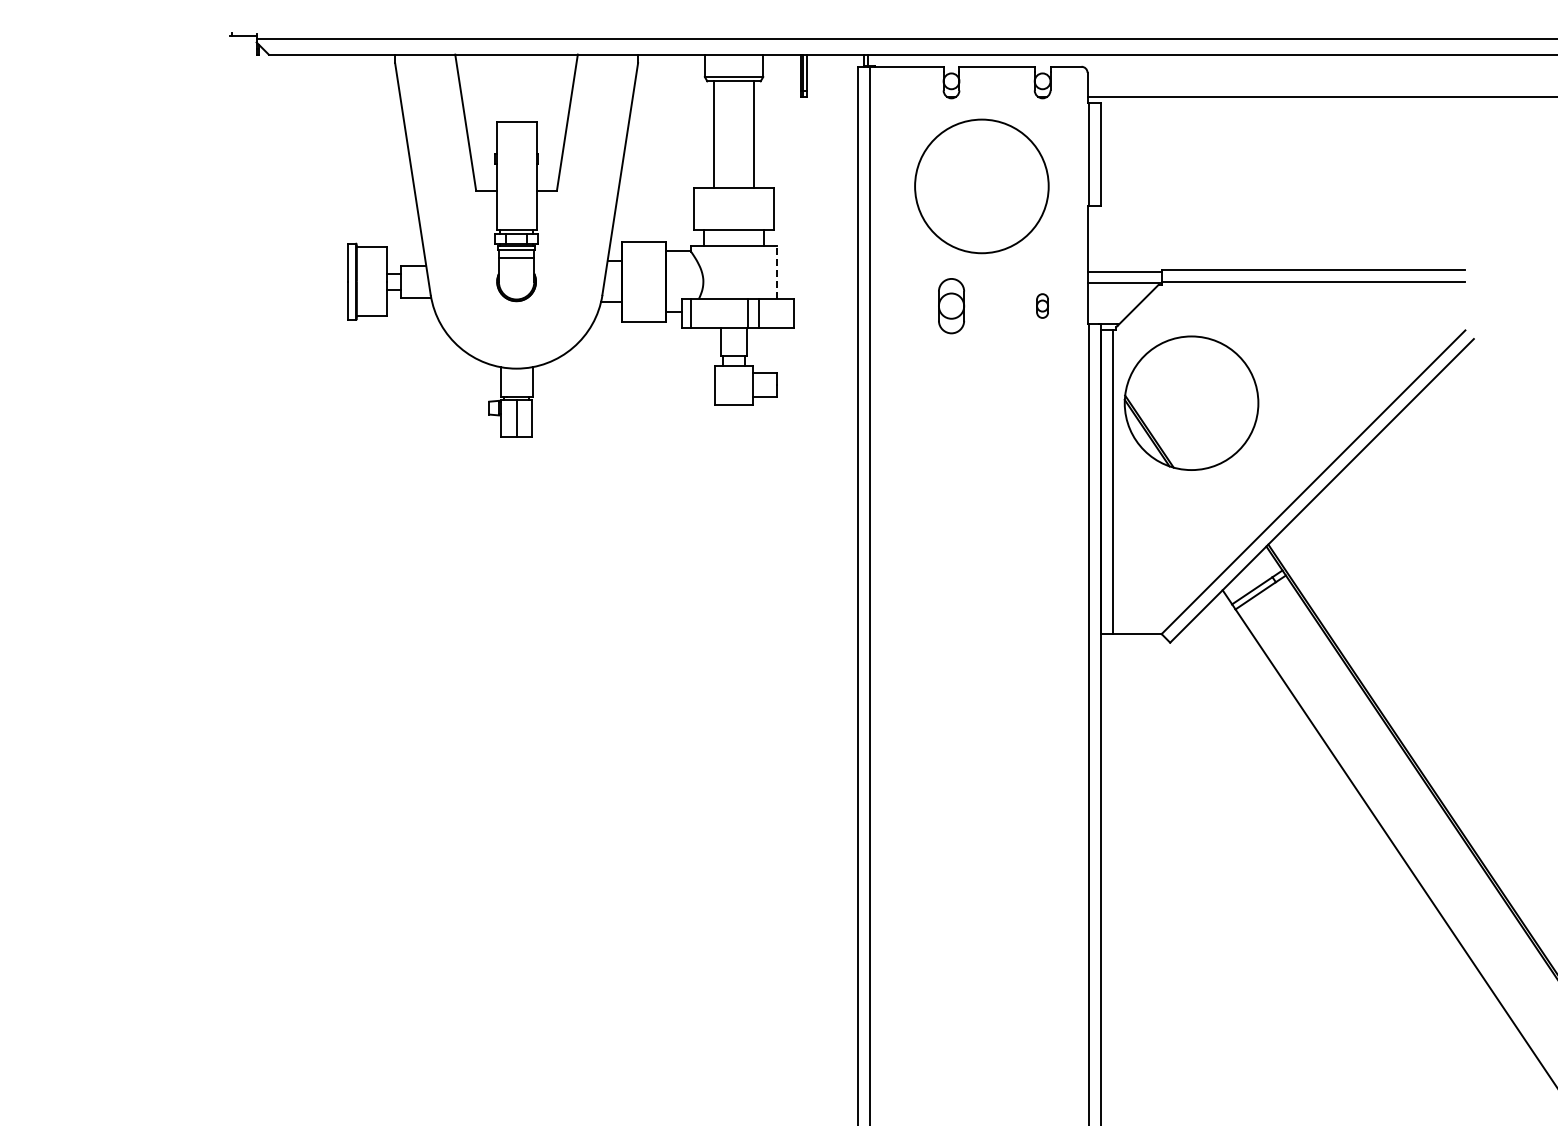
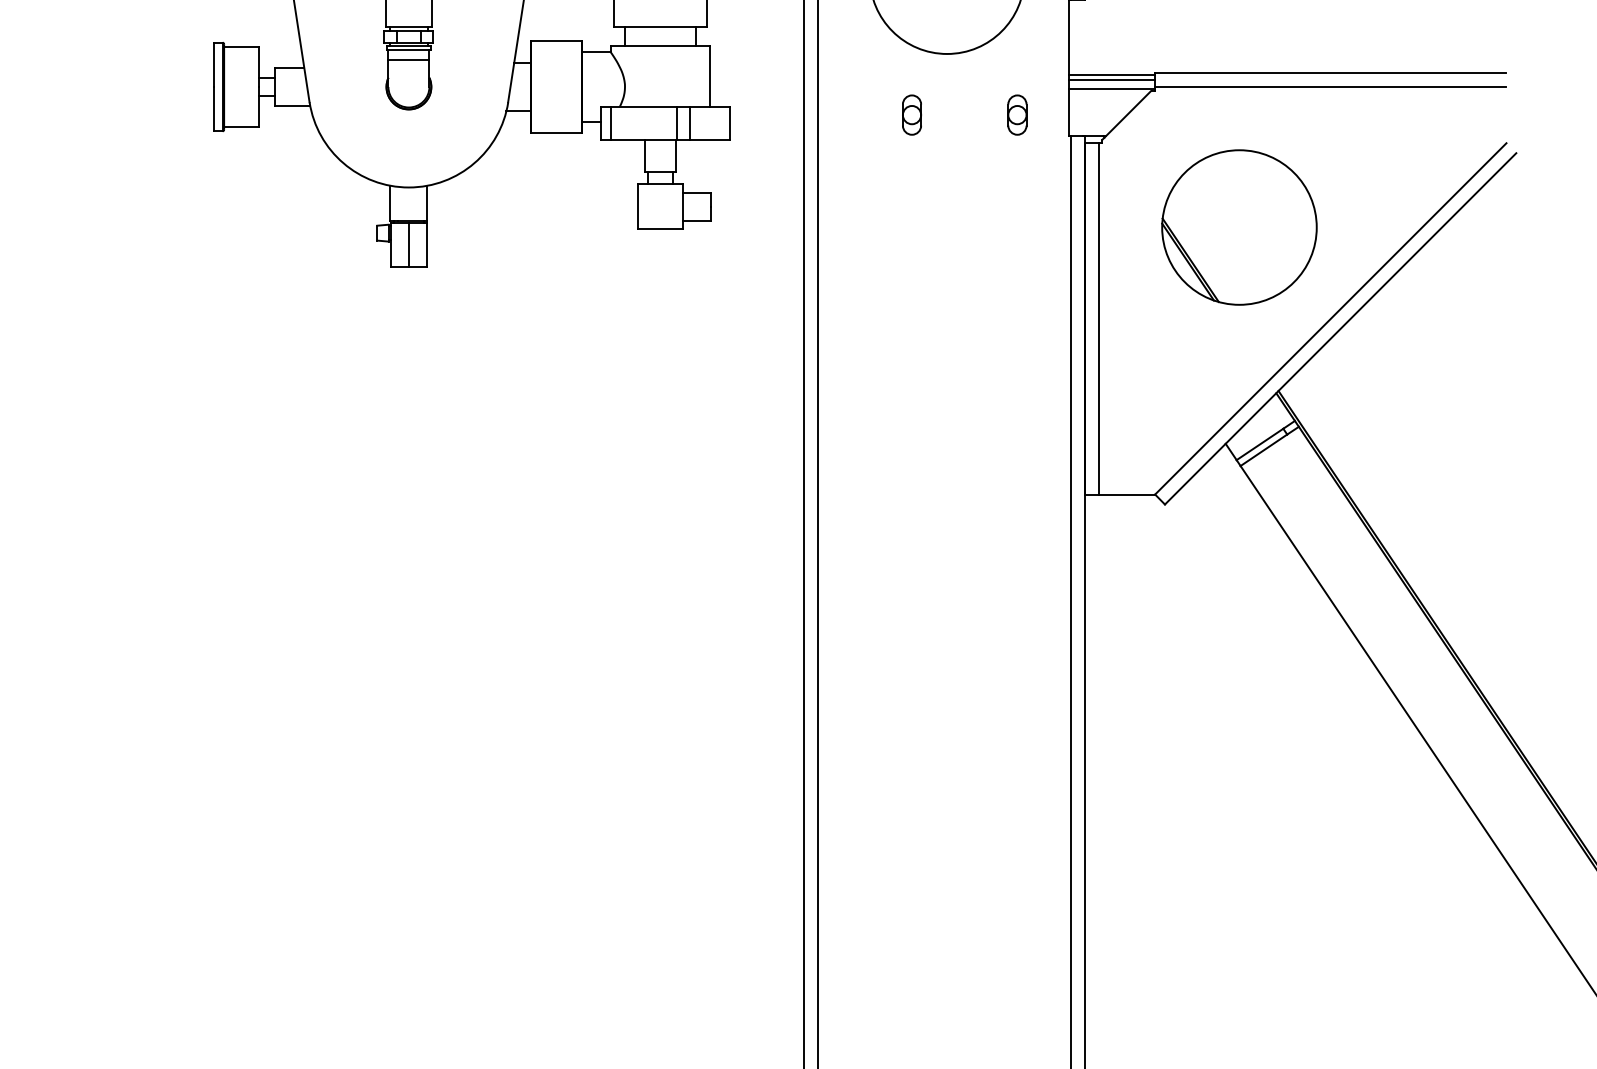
line: (777, 271) -> (710, 75), dashed -> solid
line: (1124, 275) -> (1112, 79), added
part: (951, 305) -> (912, 114), size x0.62
part: (1042, 305) -> (1017, 114), size x1.43
part: (1191, 402) -> (1239, 226), moved

